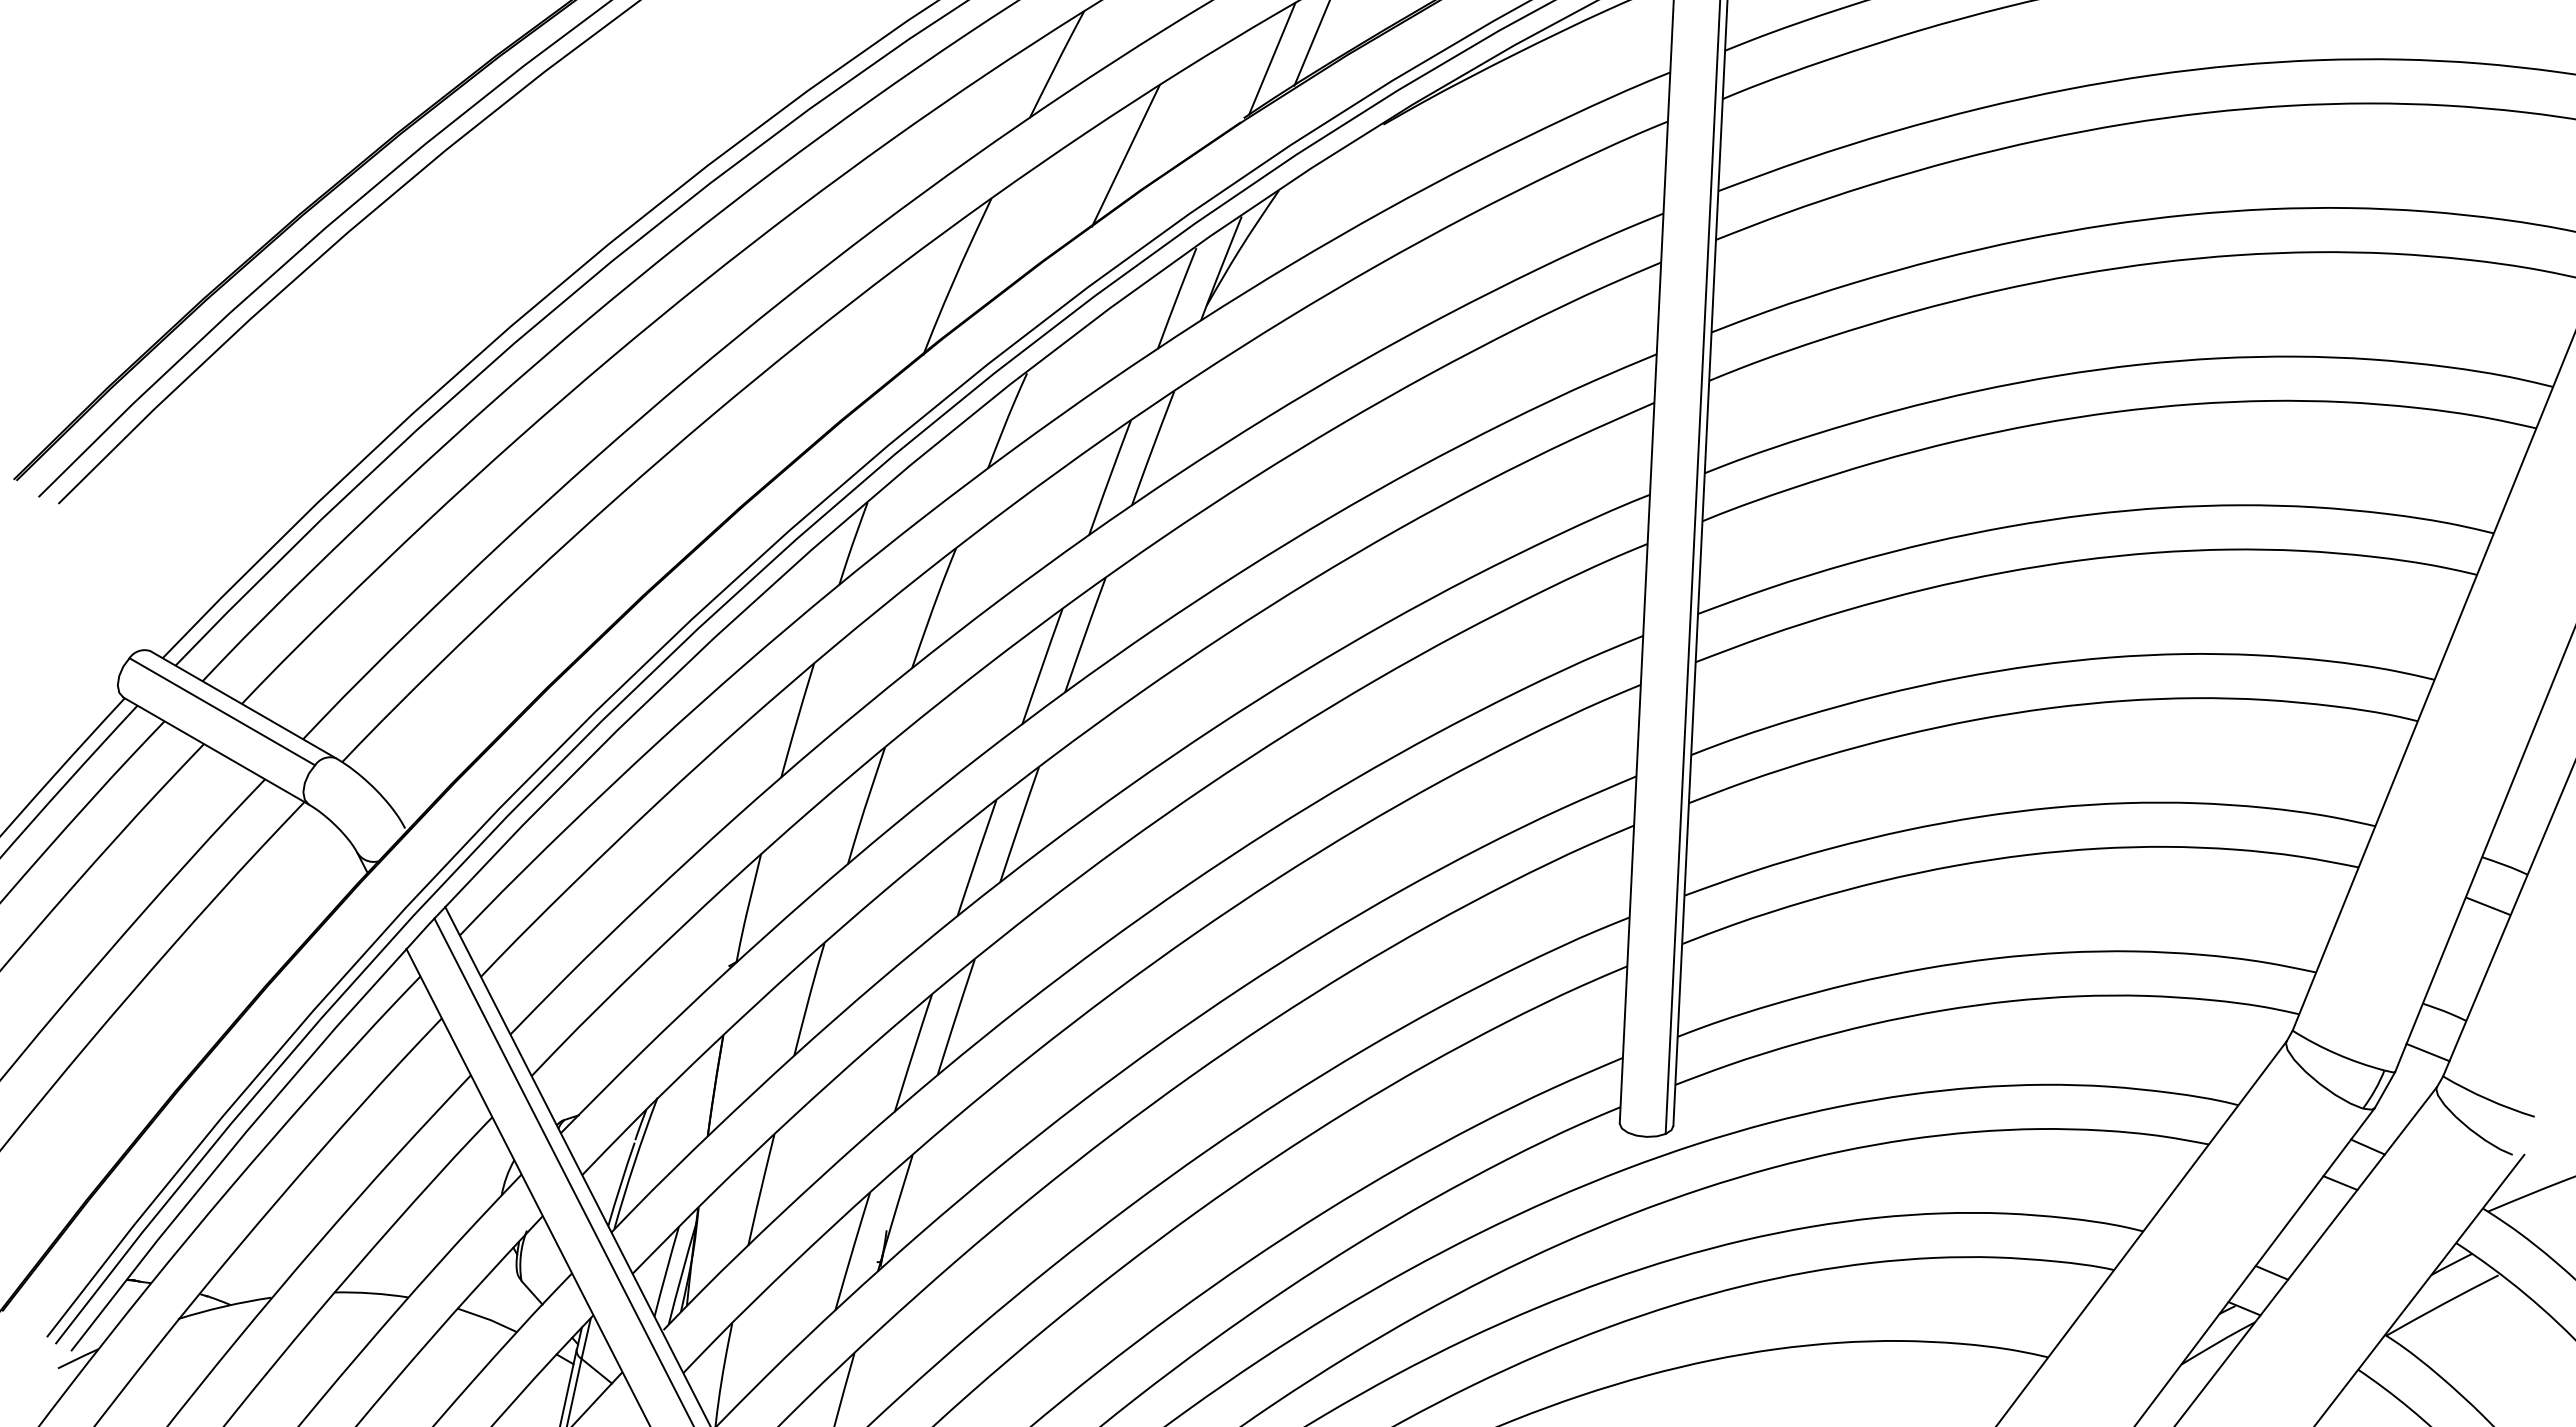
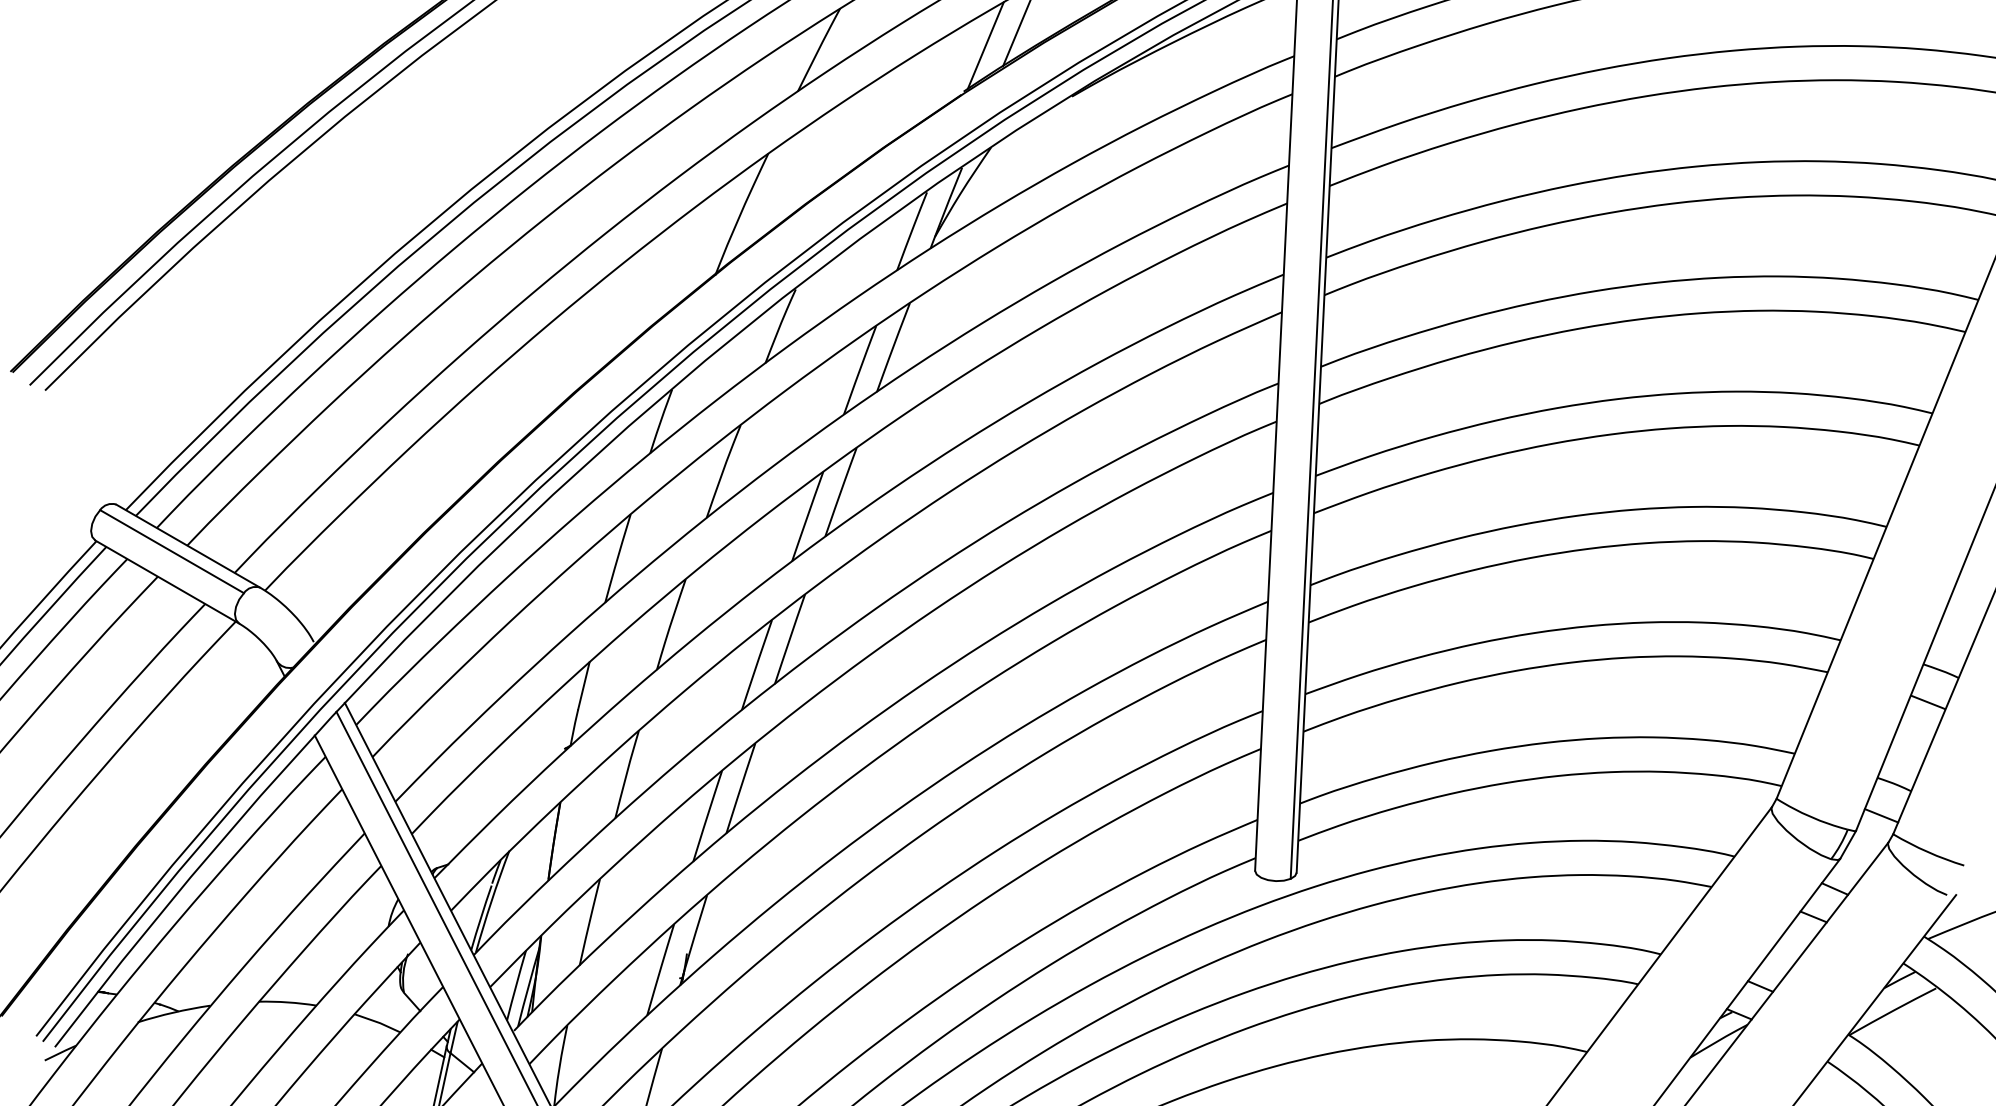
line: (1125, 155) -> (872, 120), removed

